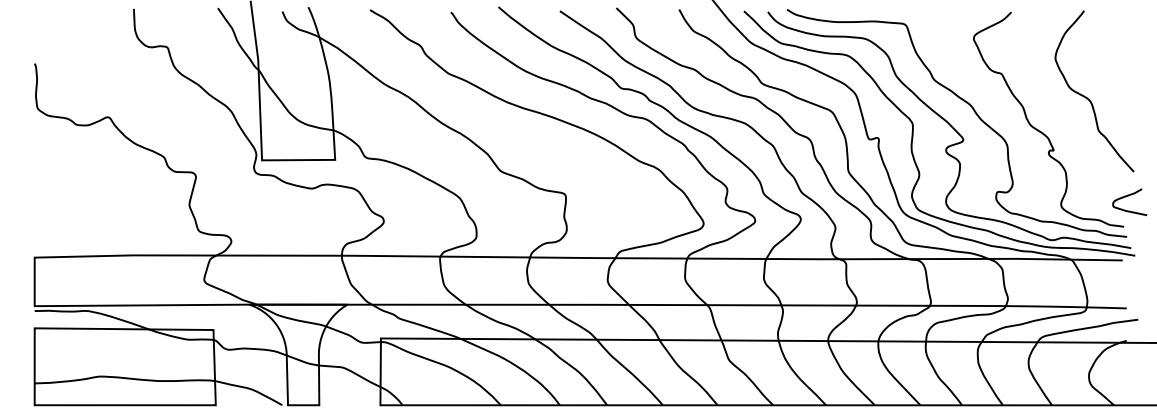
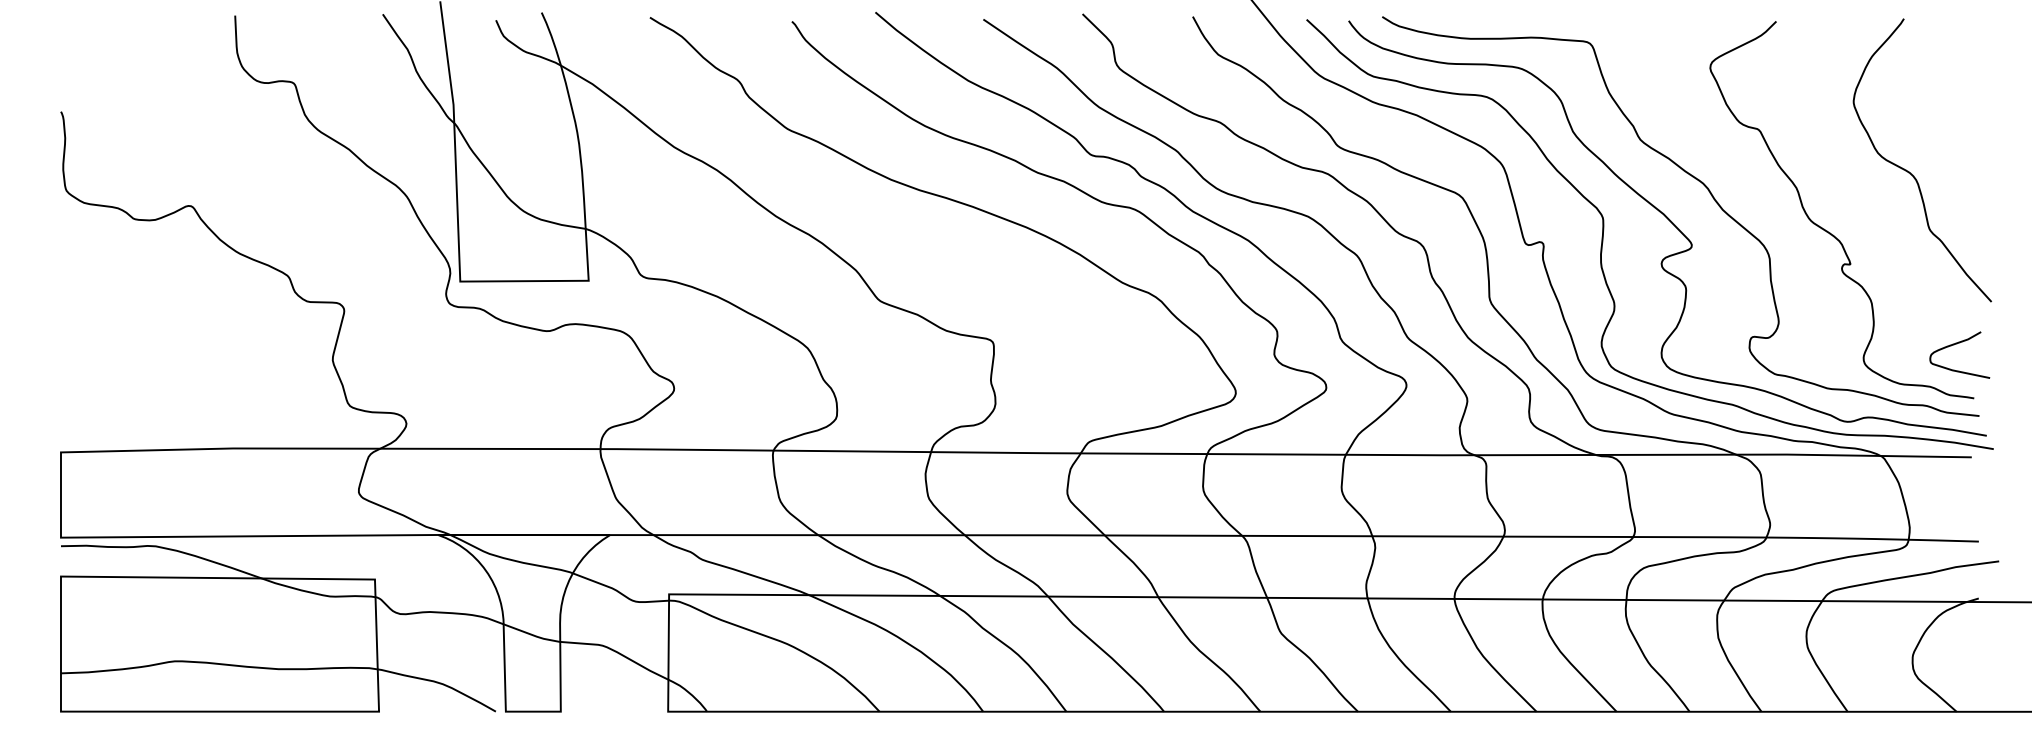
curve: (1126, 197) -> (1953, 346), moved

